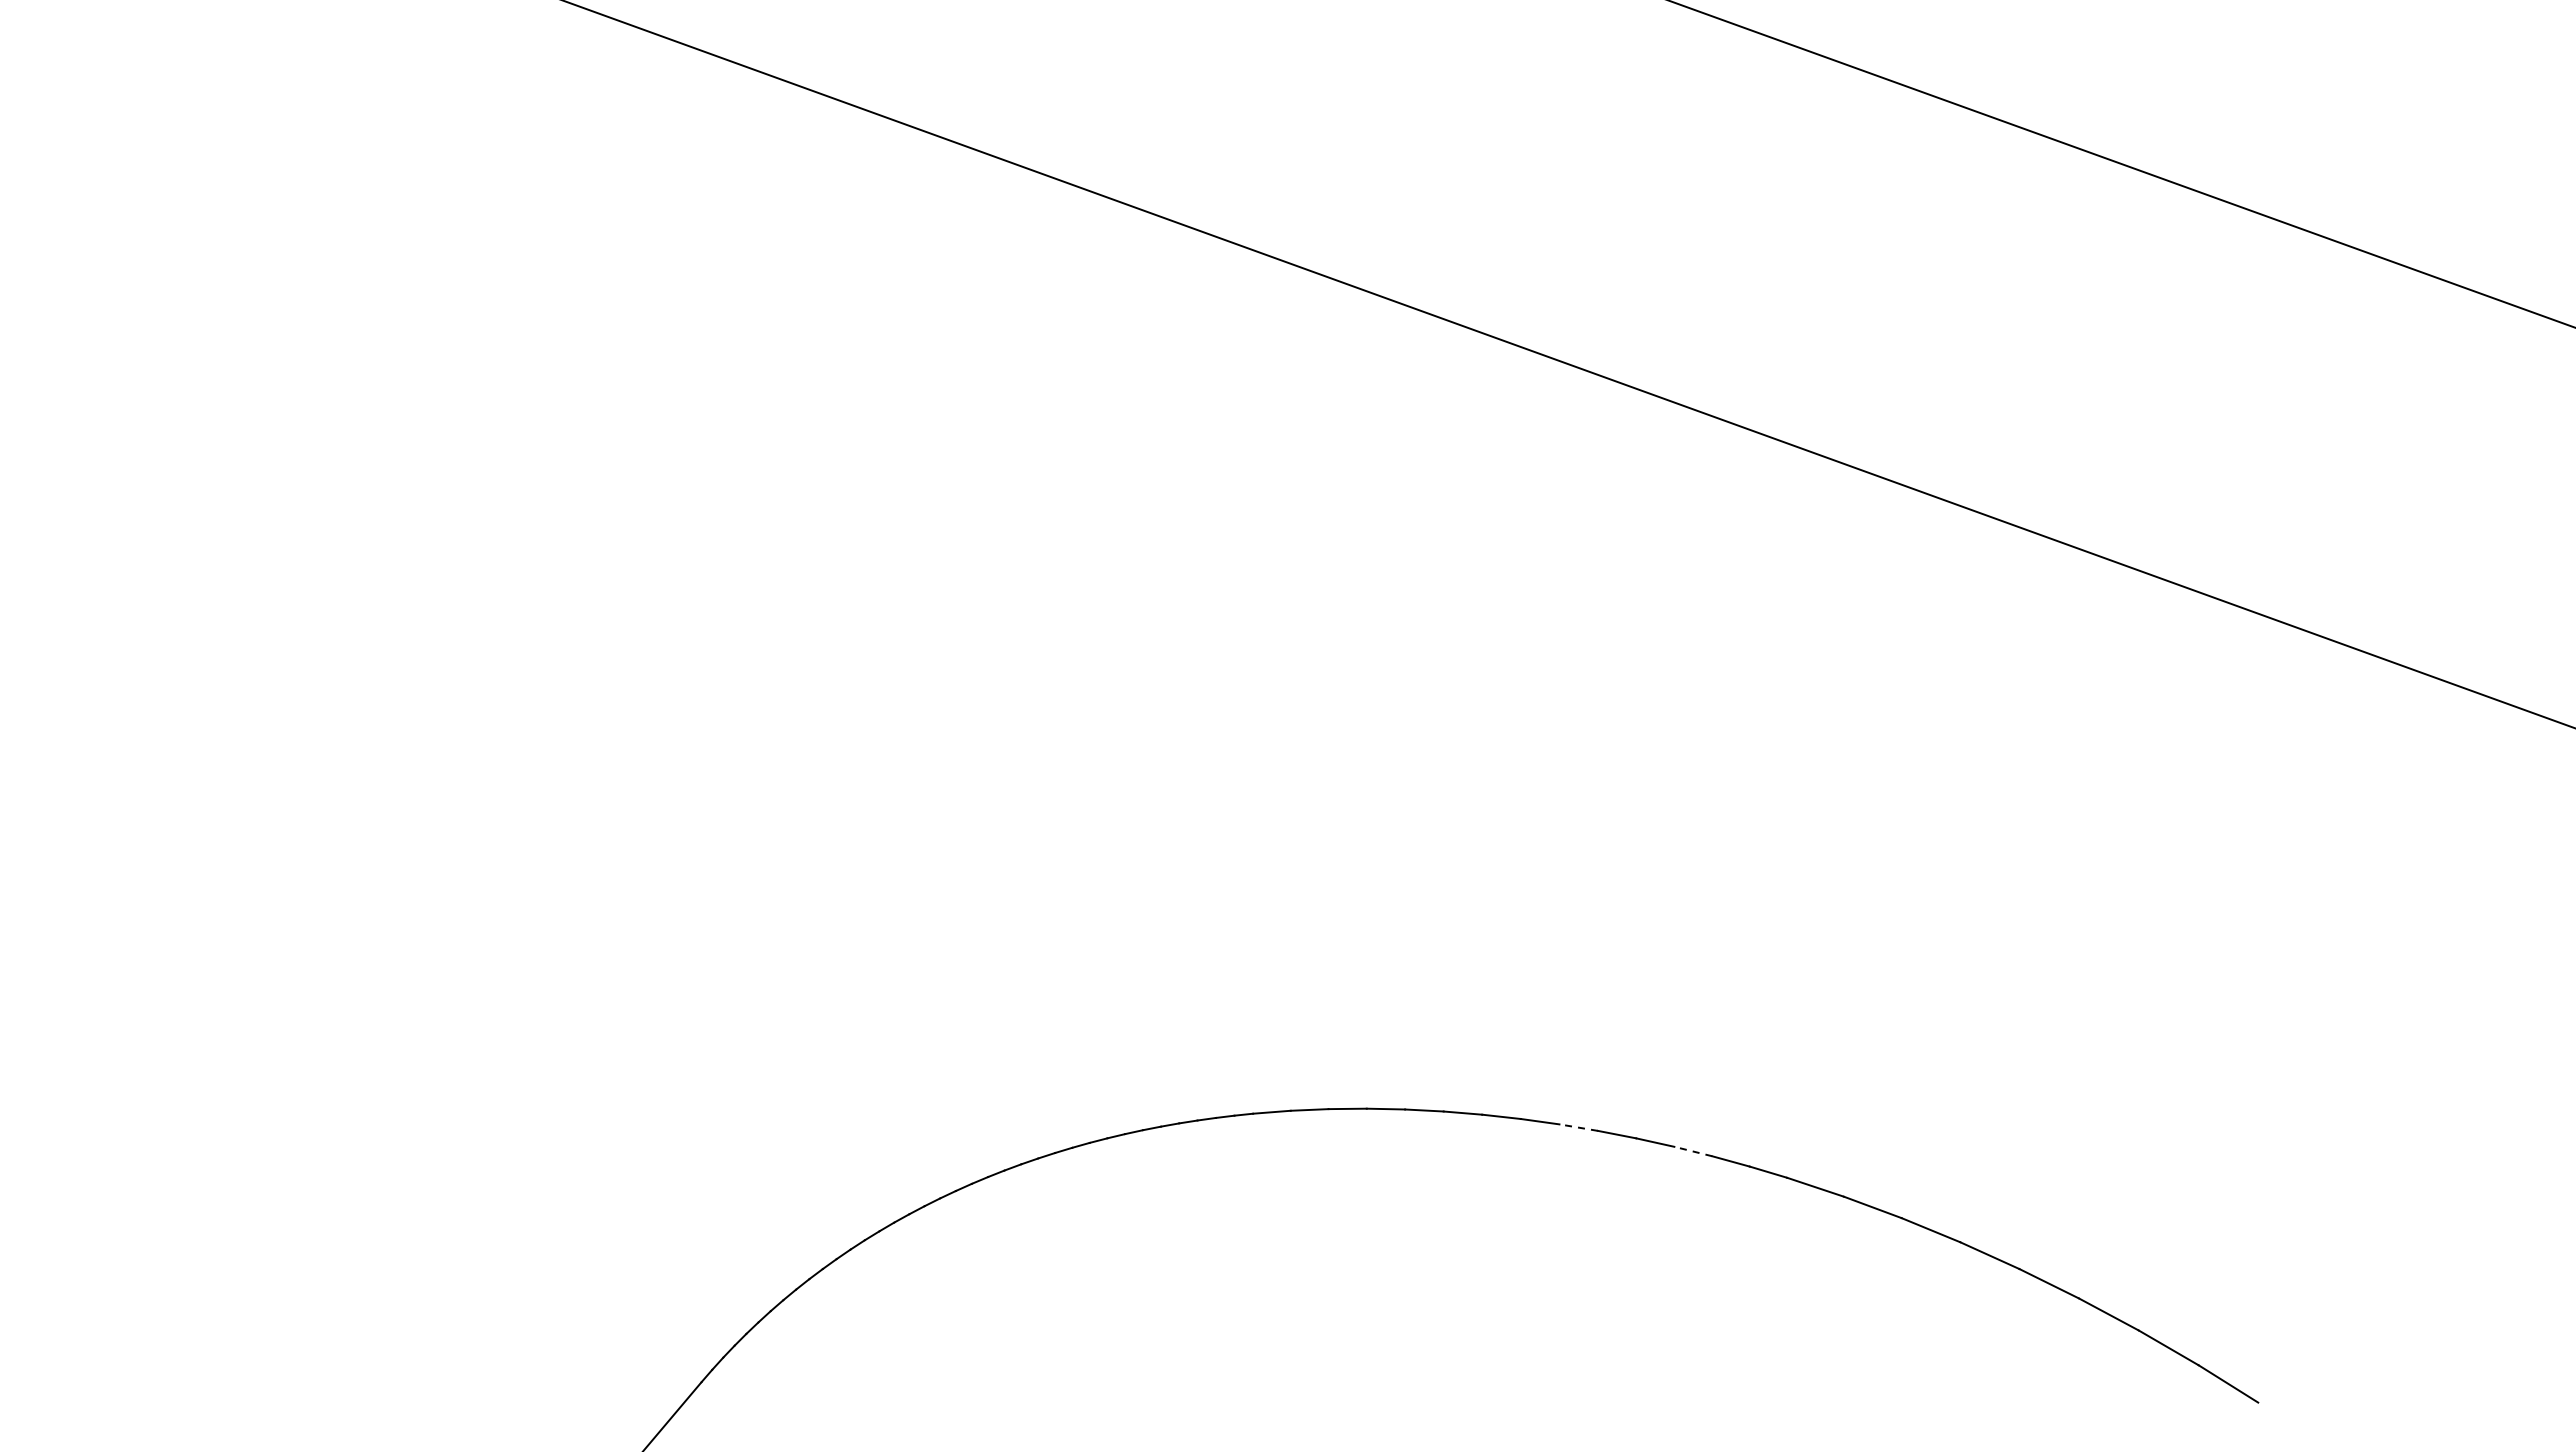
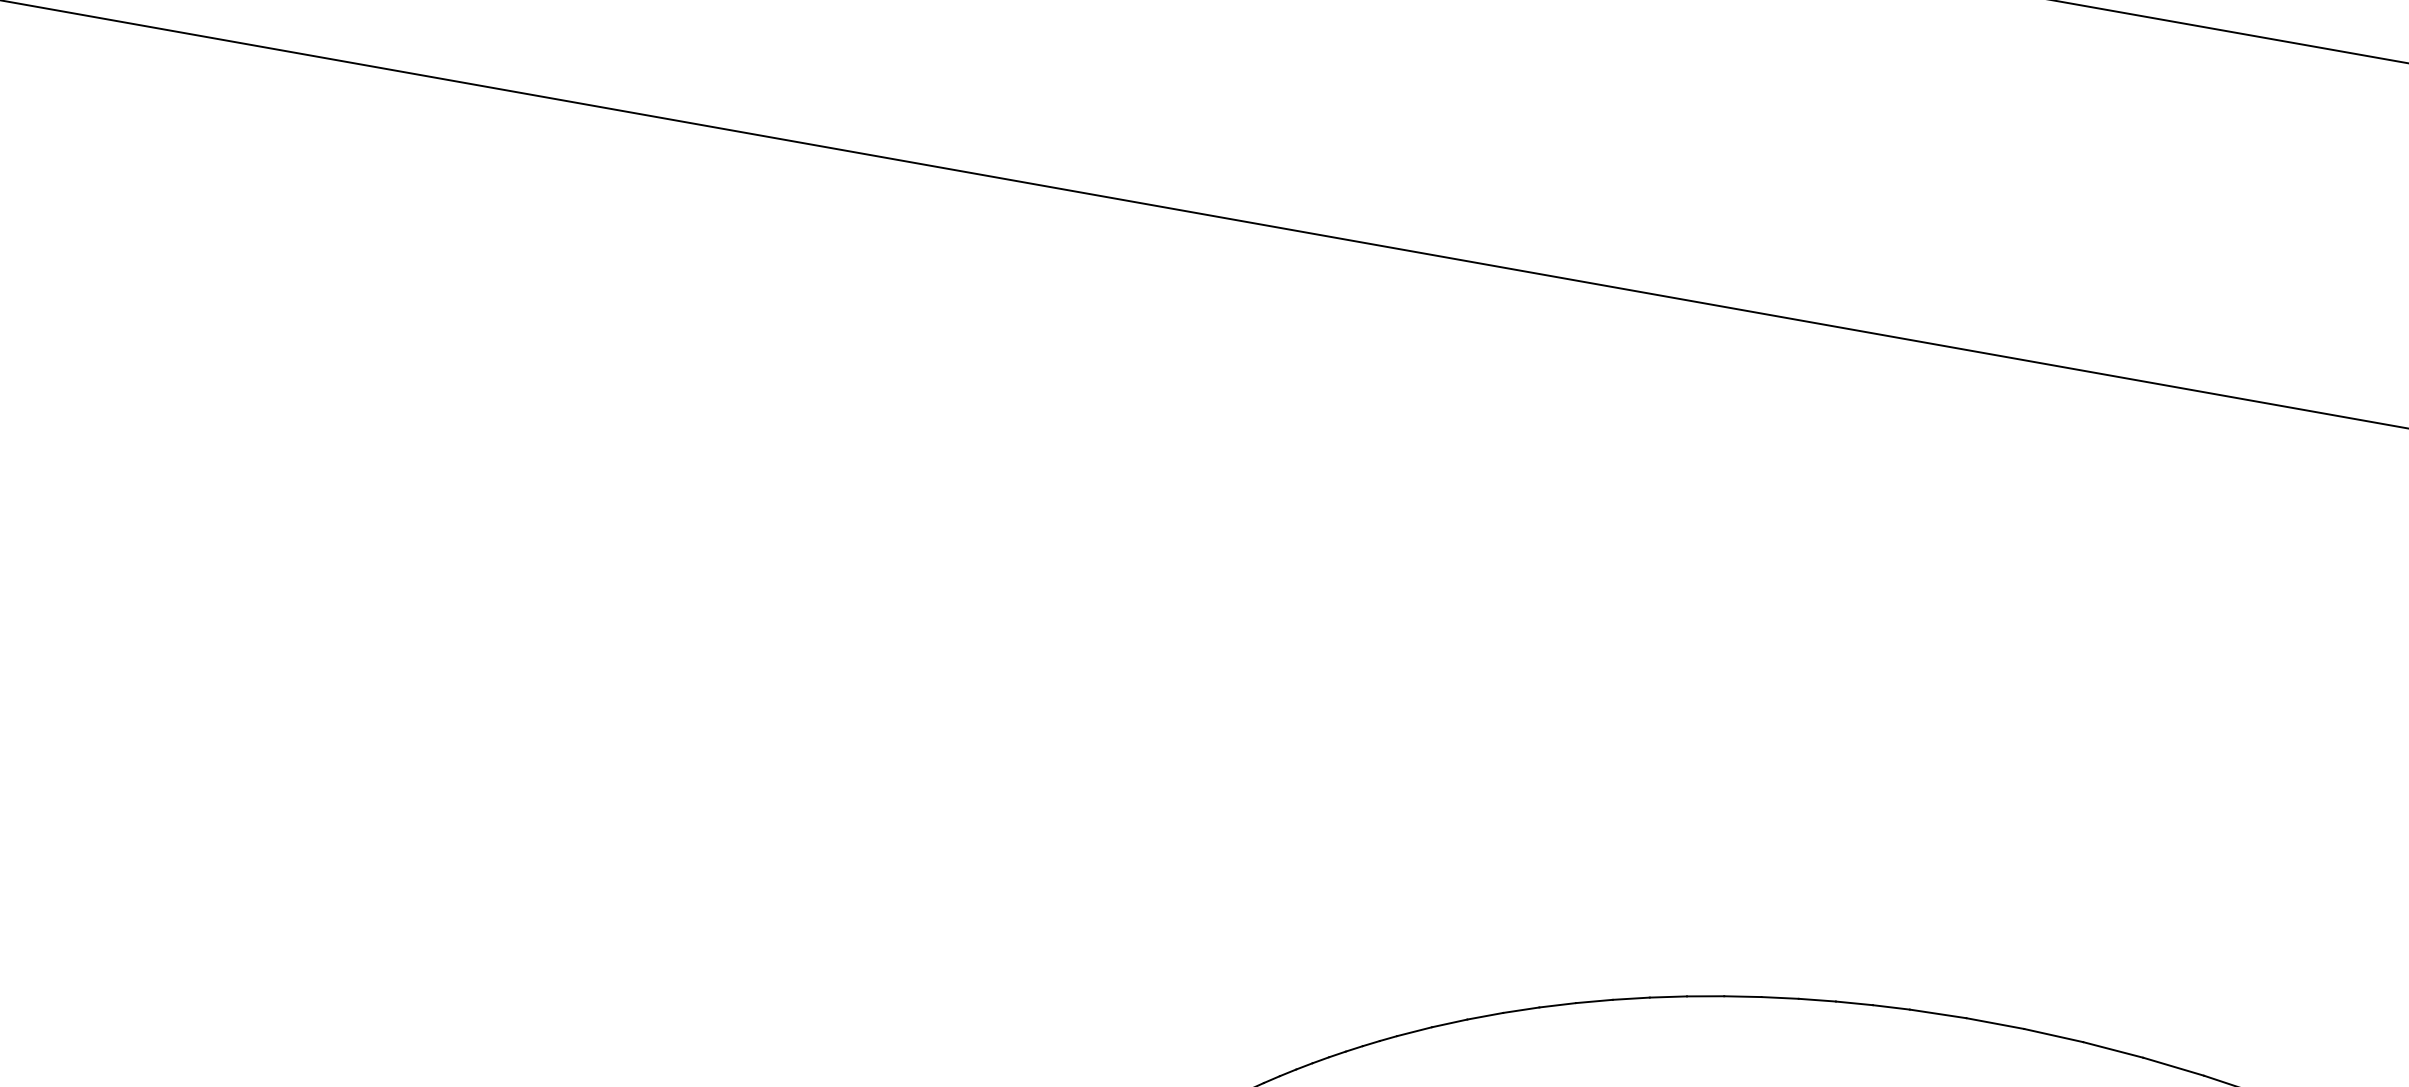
line: (1578, 1127) -> (1705, 996), dashed -> solid
line: (1693, 1151) -> (1817, 1000), dashed -> solid

